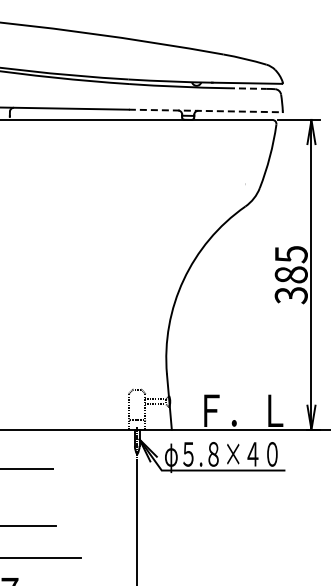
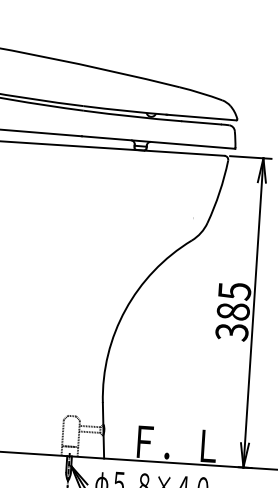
line: (247, 88) -> (201, 122), dashed -> solid
line: (205, 110) -> (158, 142), dashed -> solid

